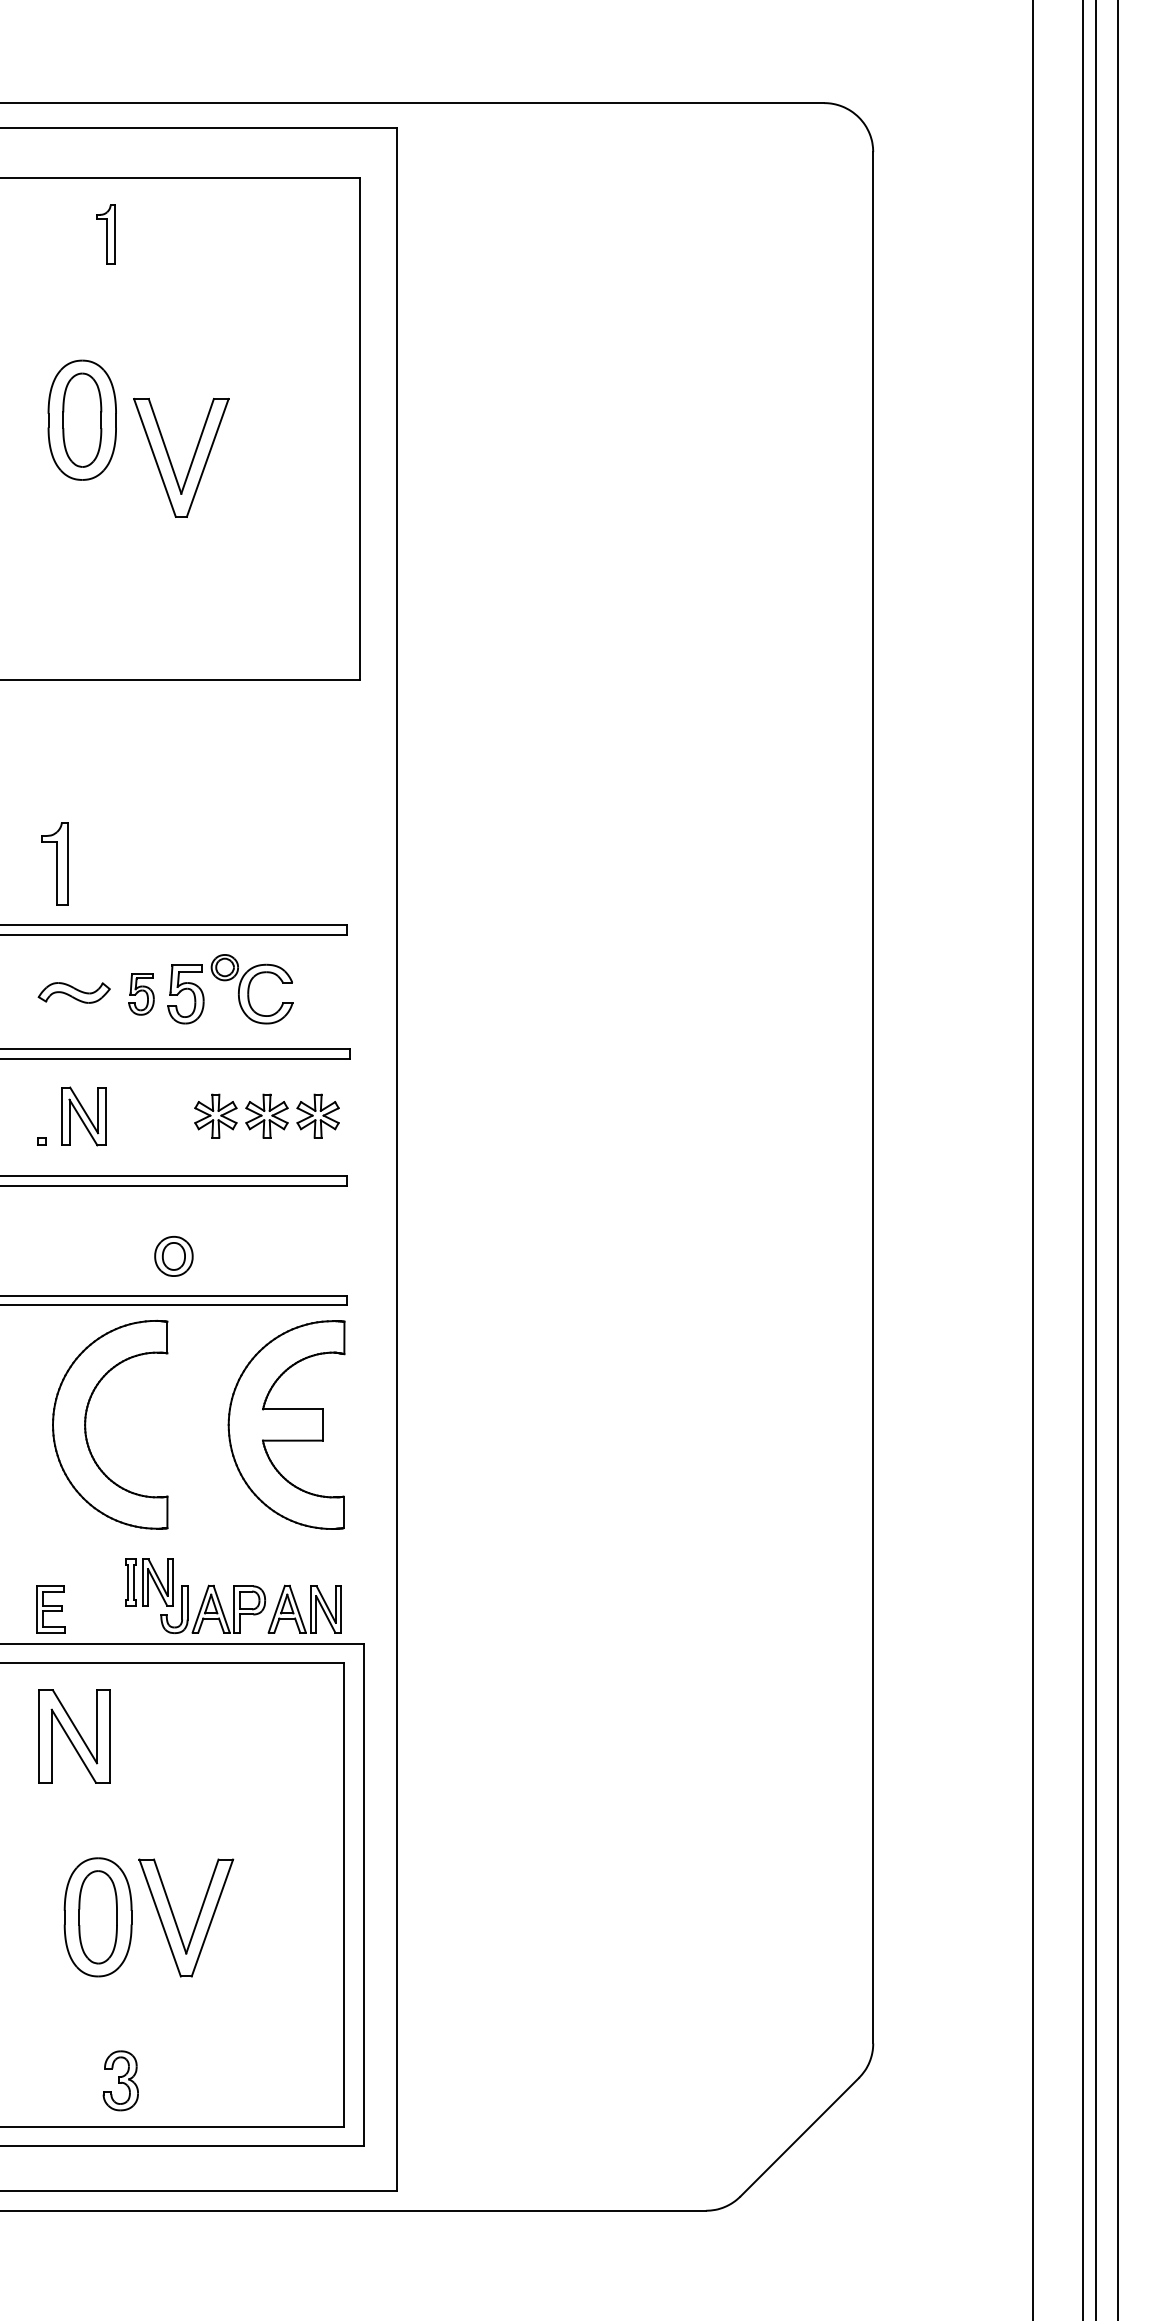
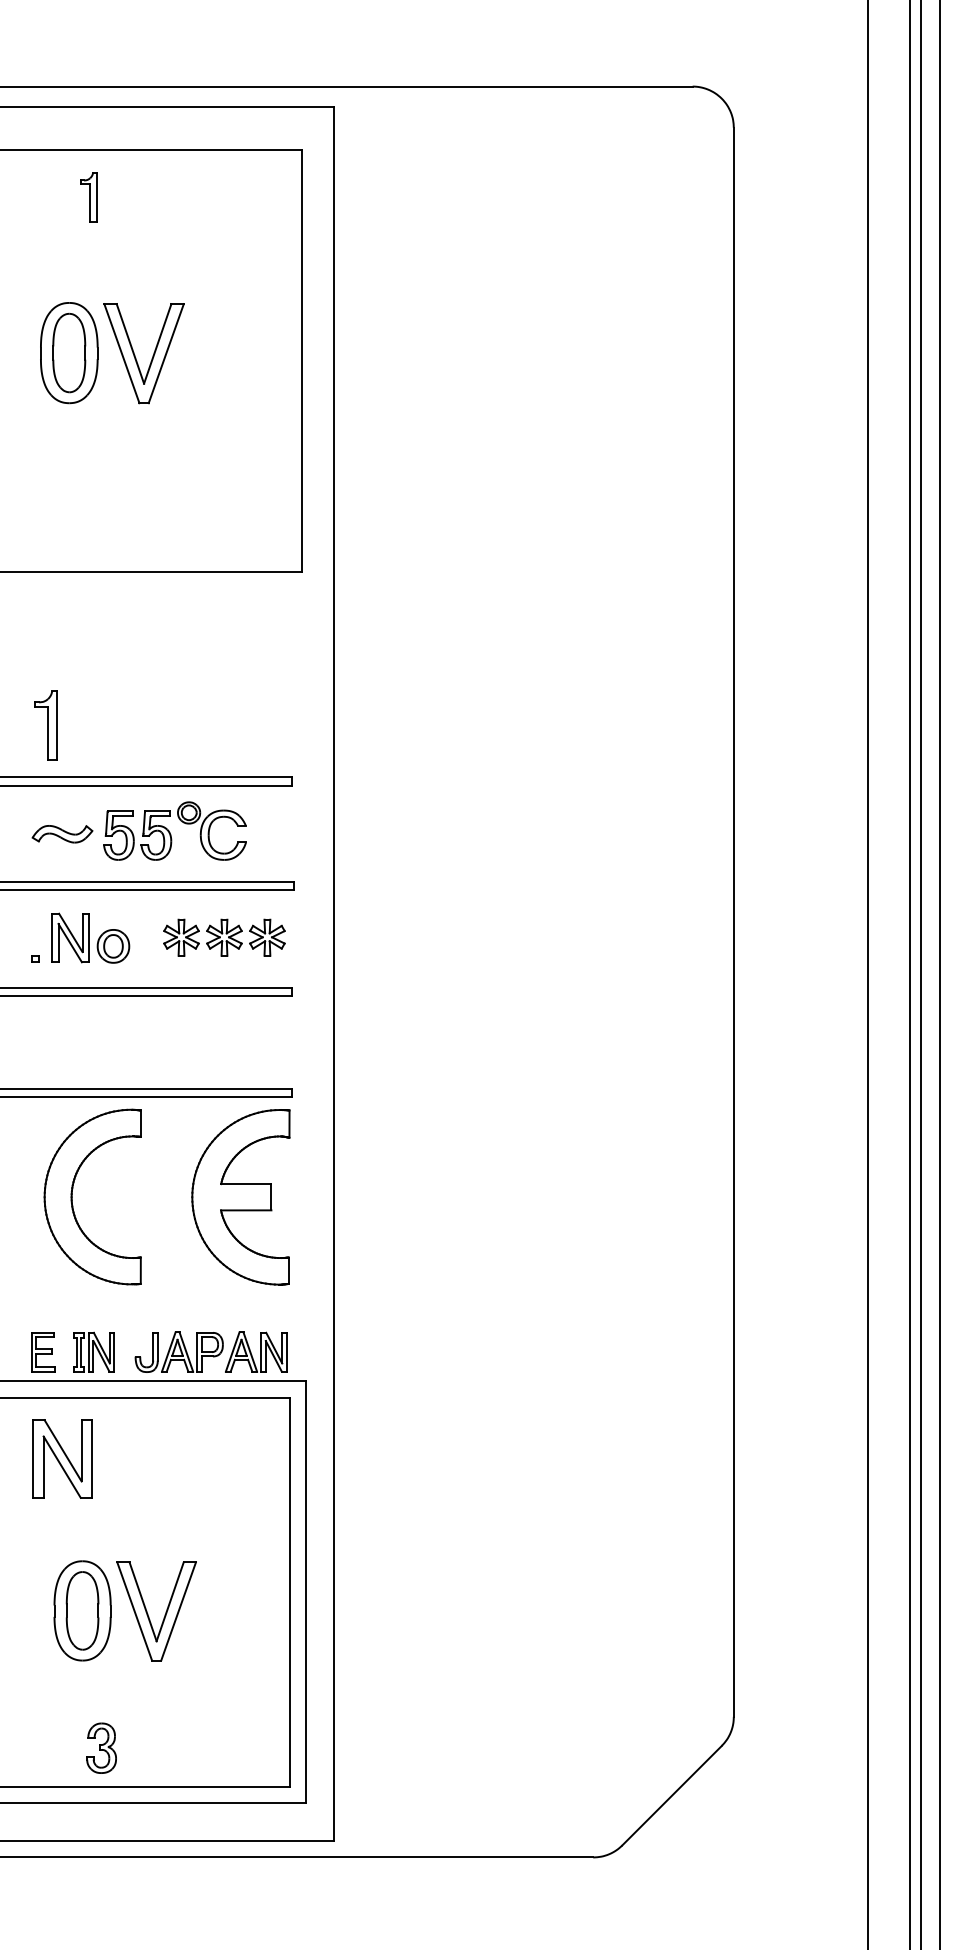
part: (191, 460) -> (152, 355), moved
part: (141, 994) -> (119, 835), size x1.43
part: (173, 1256) -> (113, 946), moved
part: (149, 1582) -> (94, 1352), moved

